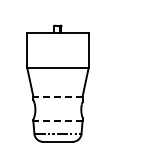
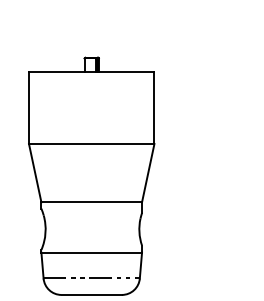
line: (57, 96) -> (90, 202), dashed -> solid
line: (57, 121) -> (90, 253), dashed -> solid

